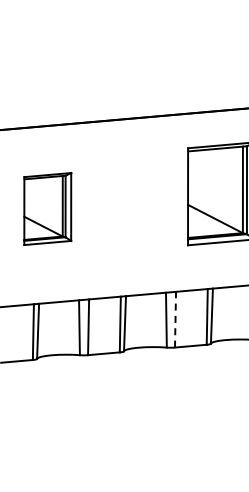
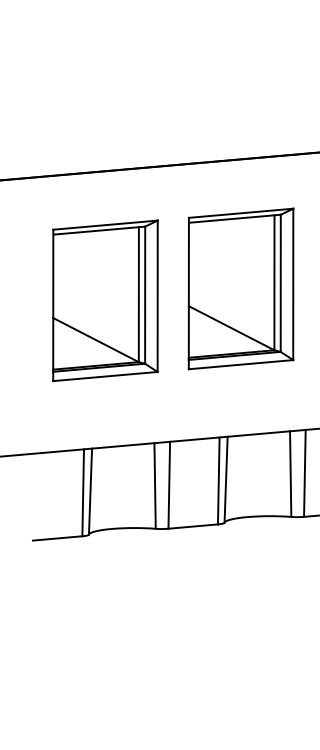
part: (134, 201) -> (240, 289), added
part: (47, 208) -> (105, 299), size x1.43
line: (175, 319) -> (304, 473), dashed -> solid

